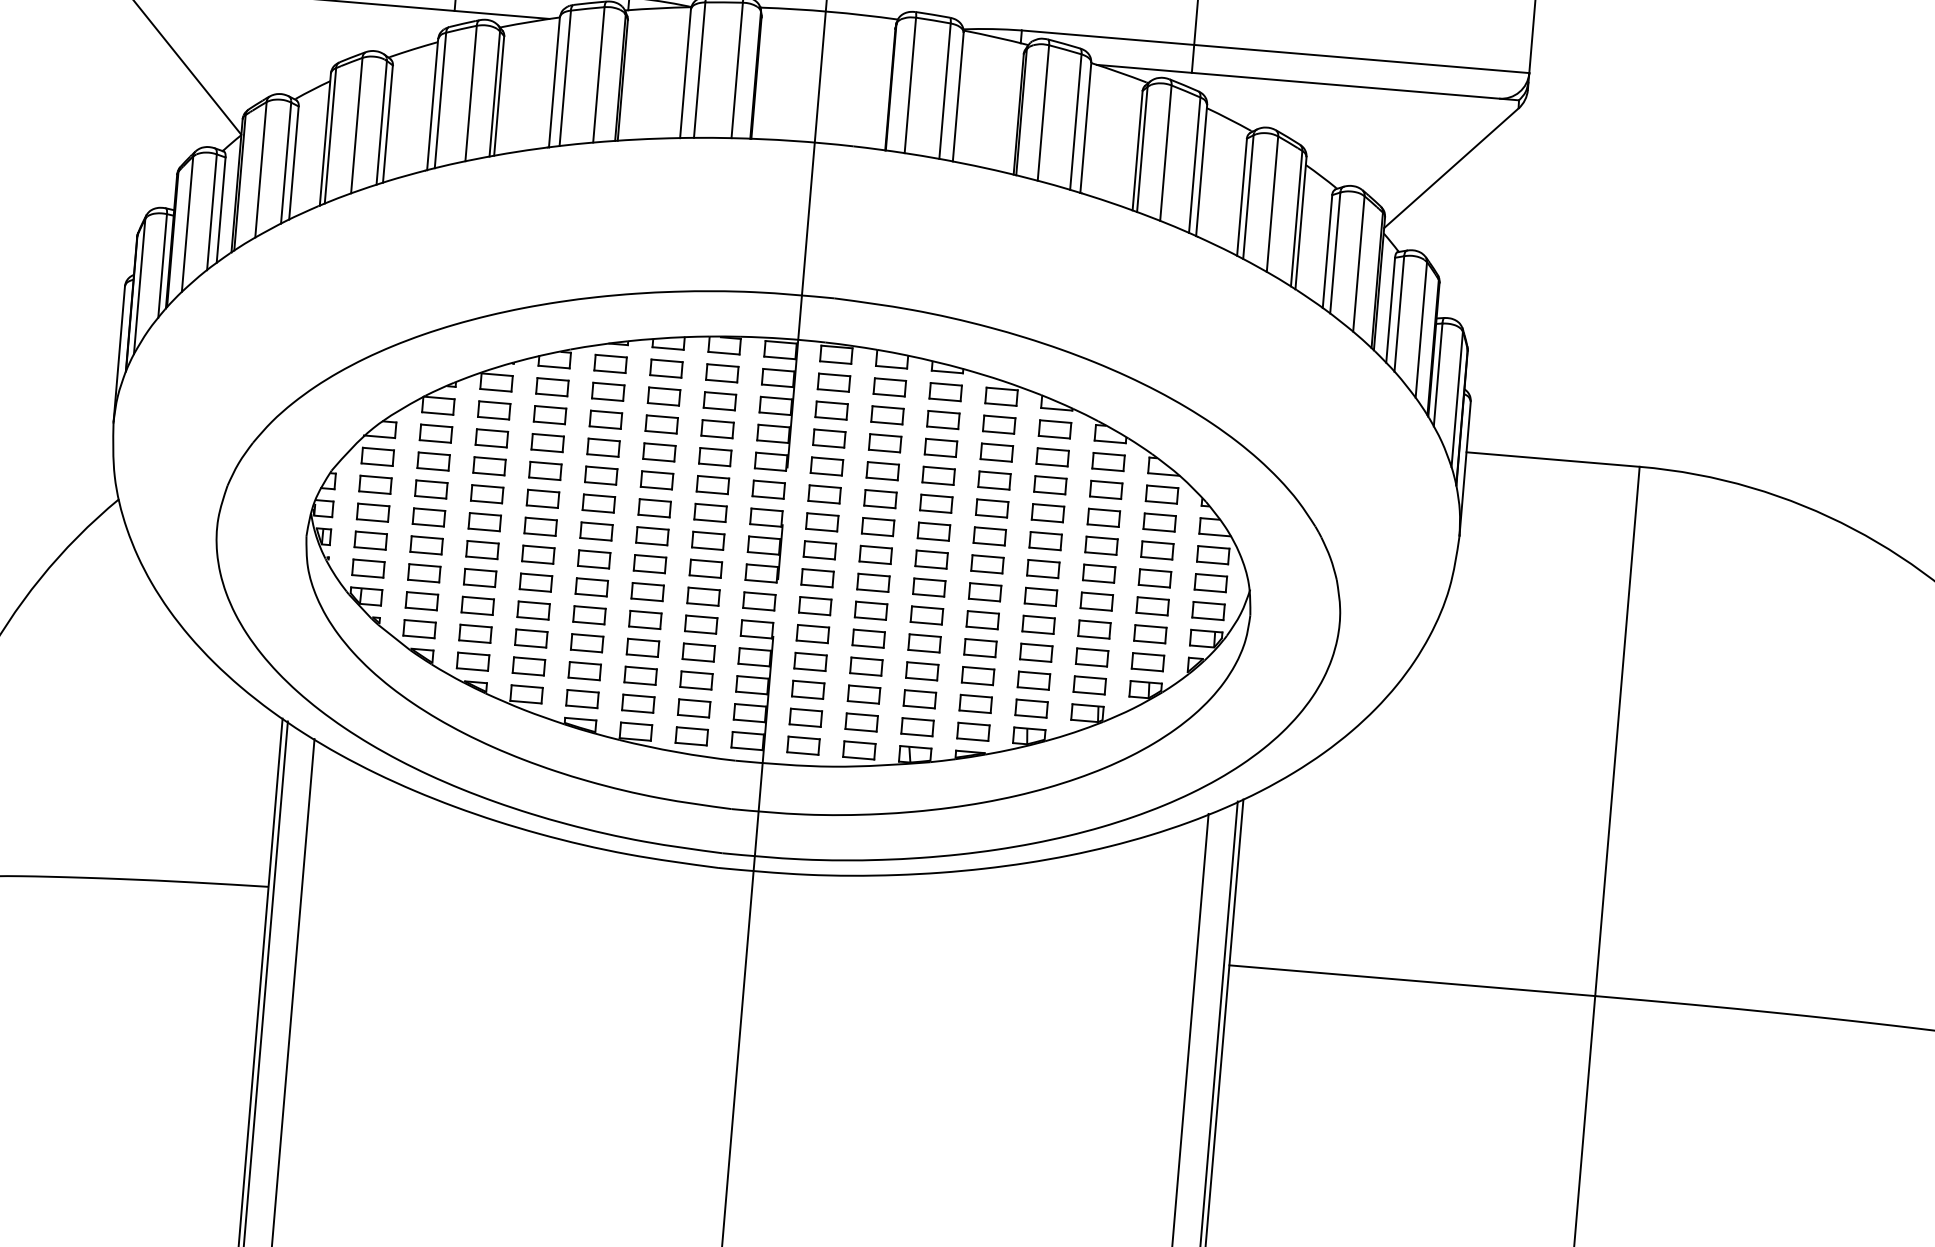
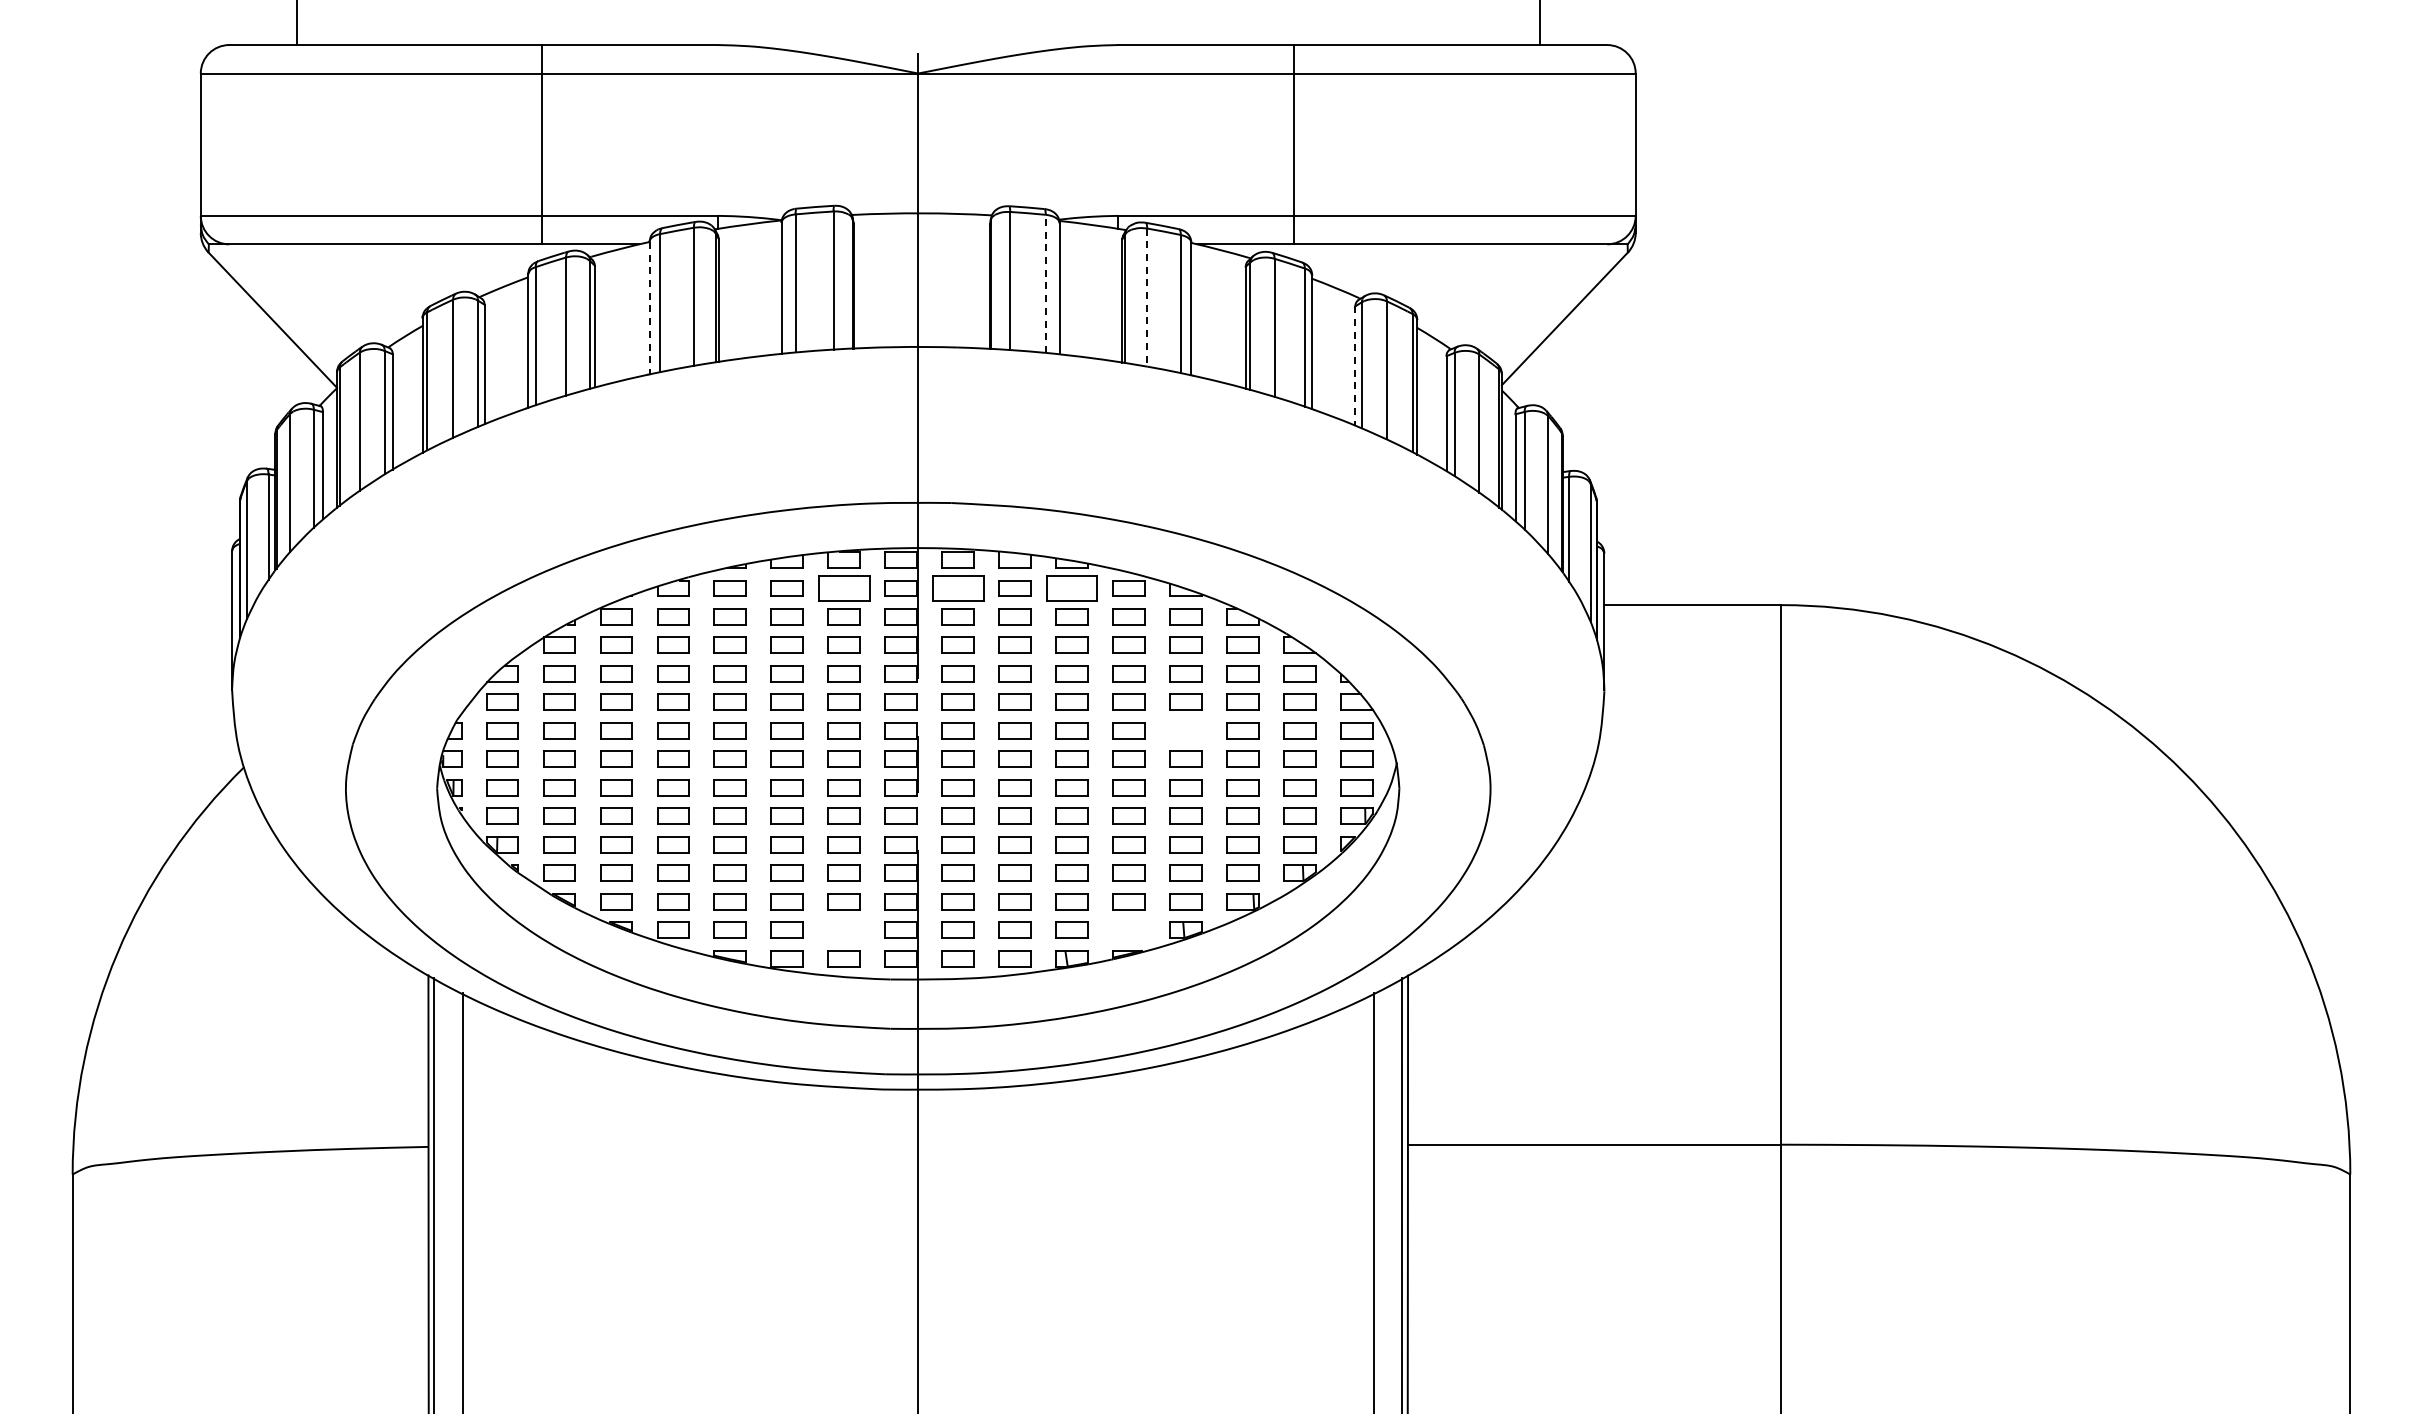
line: (554, 82) -> (649, 308), solid -> dashed
line: (944, 90) -> (1045, 283), solid -> dashed
line: (1043, 113) -> (1147, 298), solid -> dashed
line: (1242, 197) -> (1355, 366), solid -> dashed
part: (721, 373) -> (843, 588), size x1.6
part: (833, 382) -> (957, 588), size x1.6
part: (945, 392) -> (1071, 588), size x1.6
part: (1045, 540) -> (1185, 730), removed
part: (693, 707) -> (843, 929), removed
part: (973, 731) -> (1128, 929), removed

